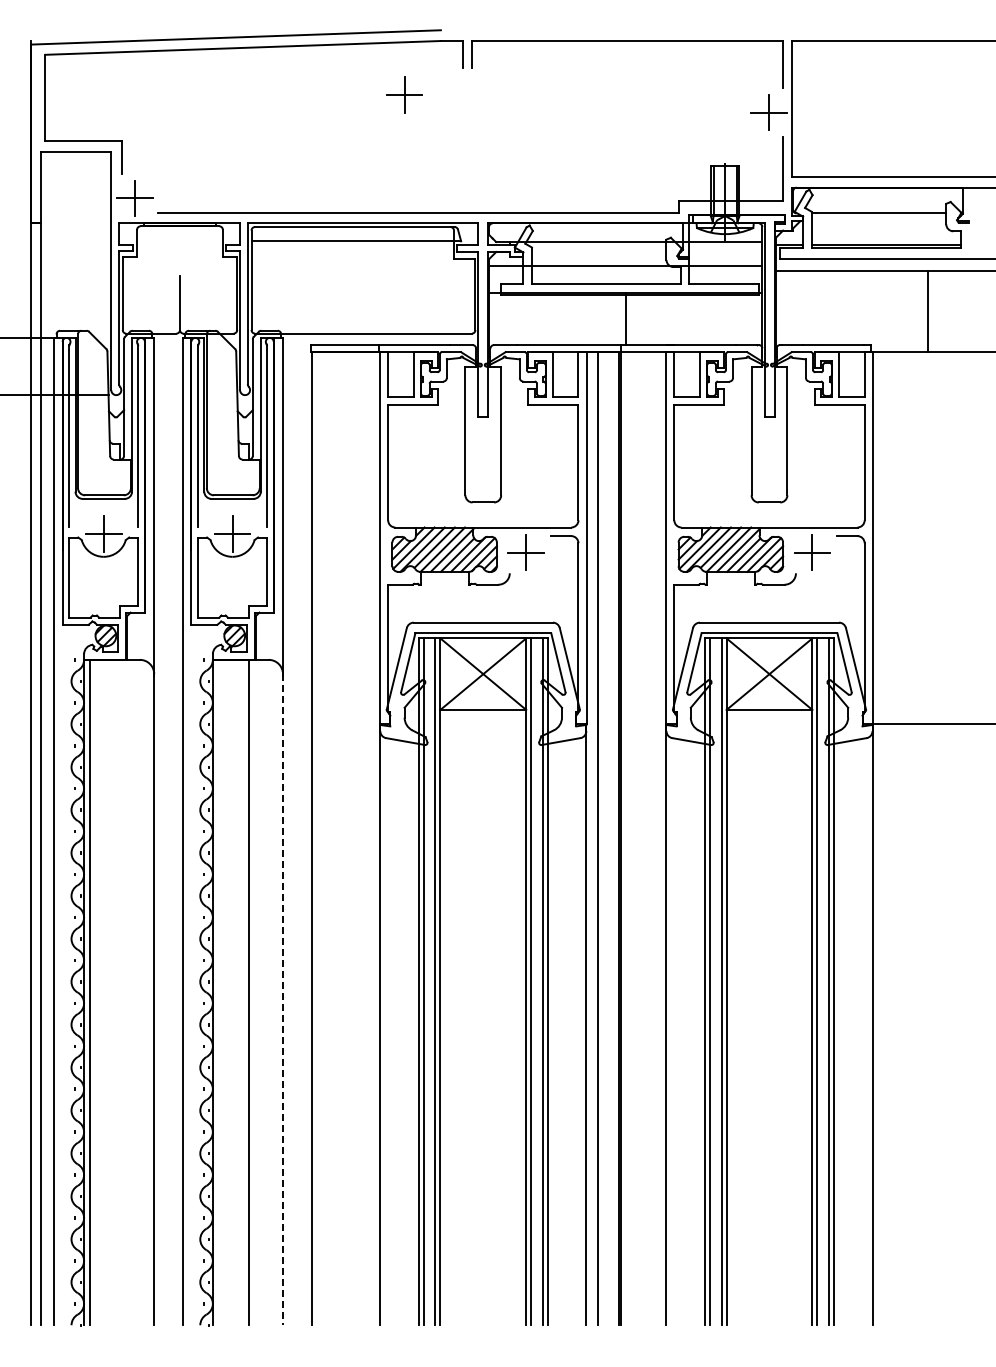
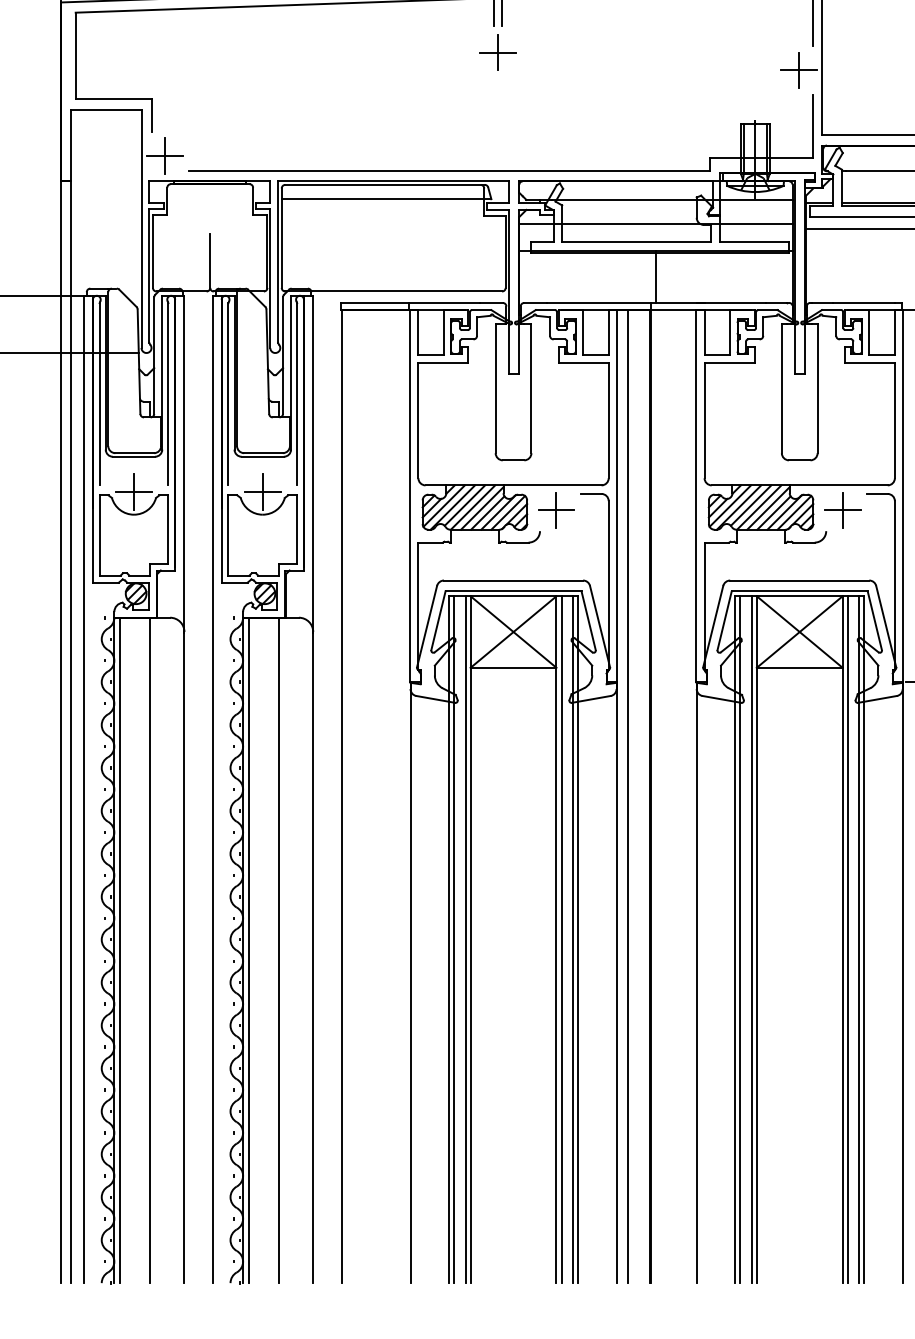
part: (404, 94) -> (497, 52), moved
line: (119, 992) -> (149, 950), added
line: (218, 992) -> (248, 950), added
line: (283, 999) -> (313, 957), dashed -> solid

